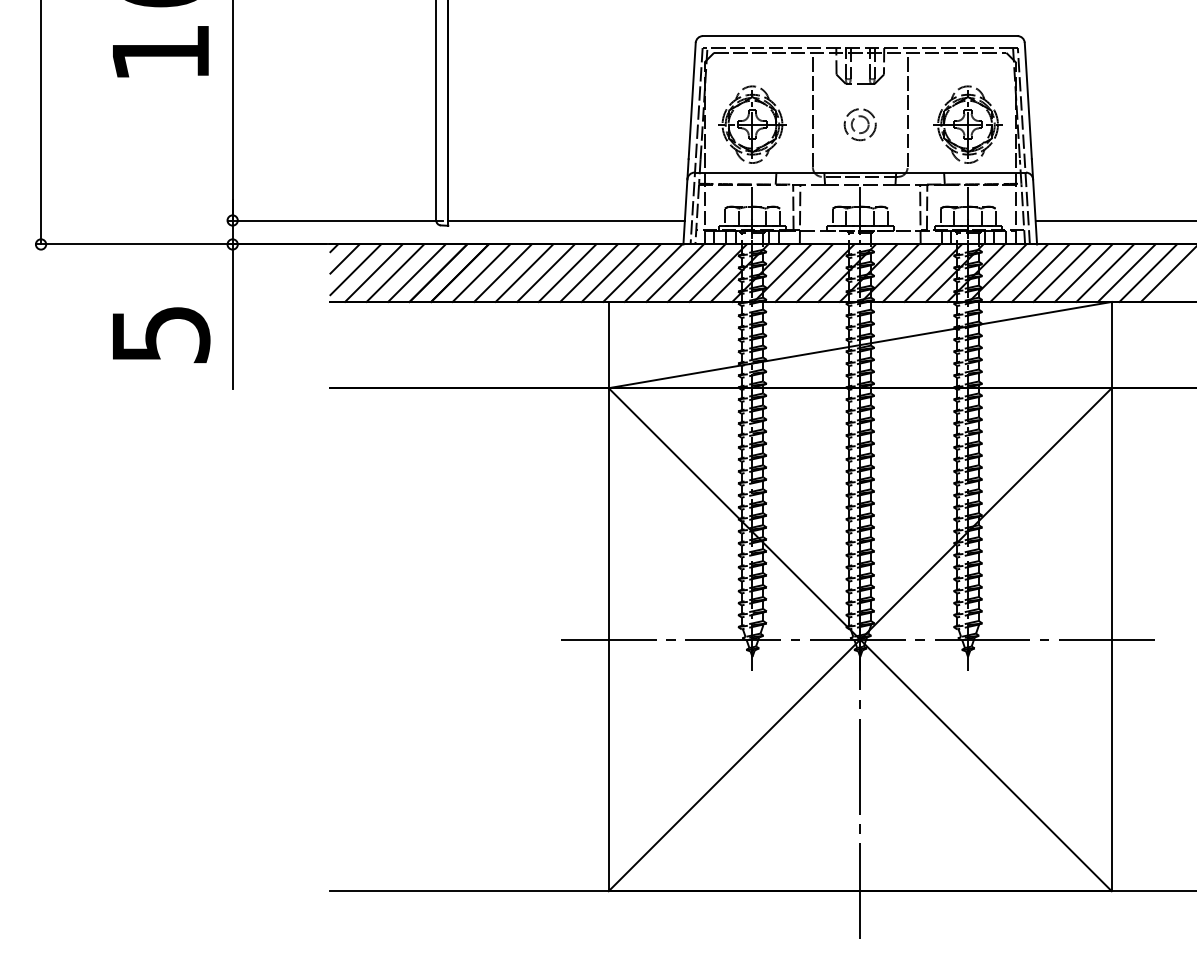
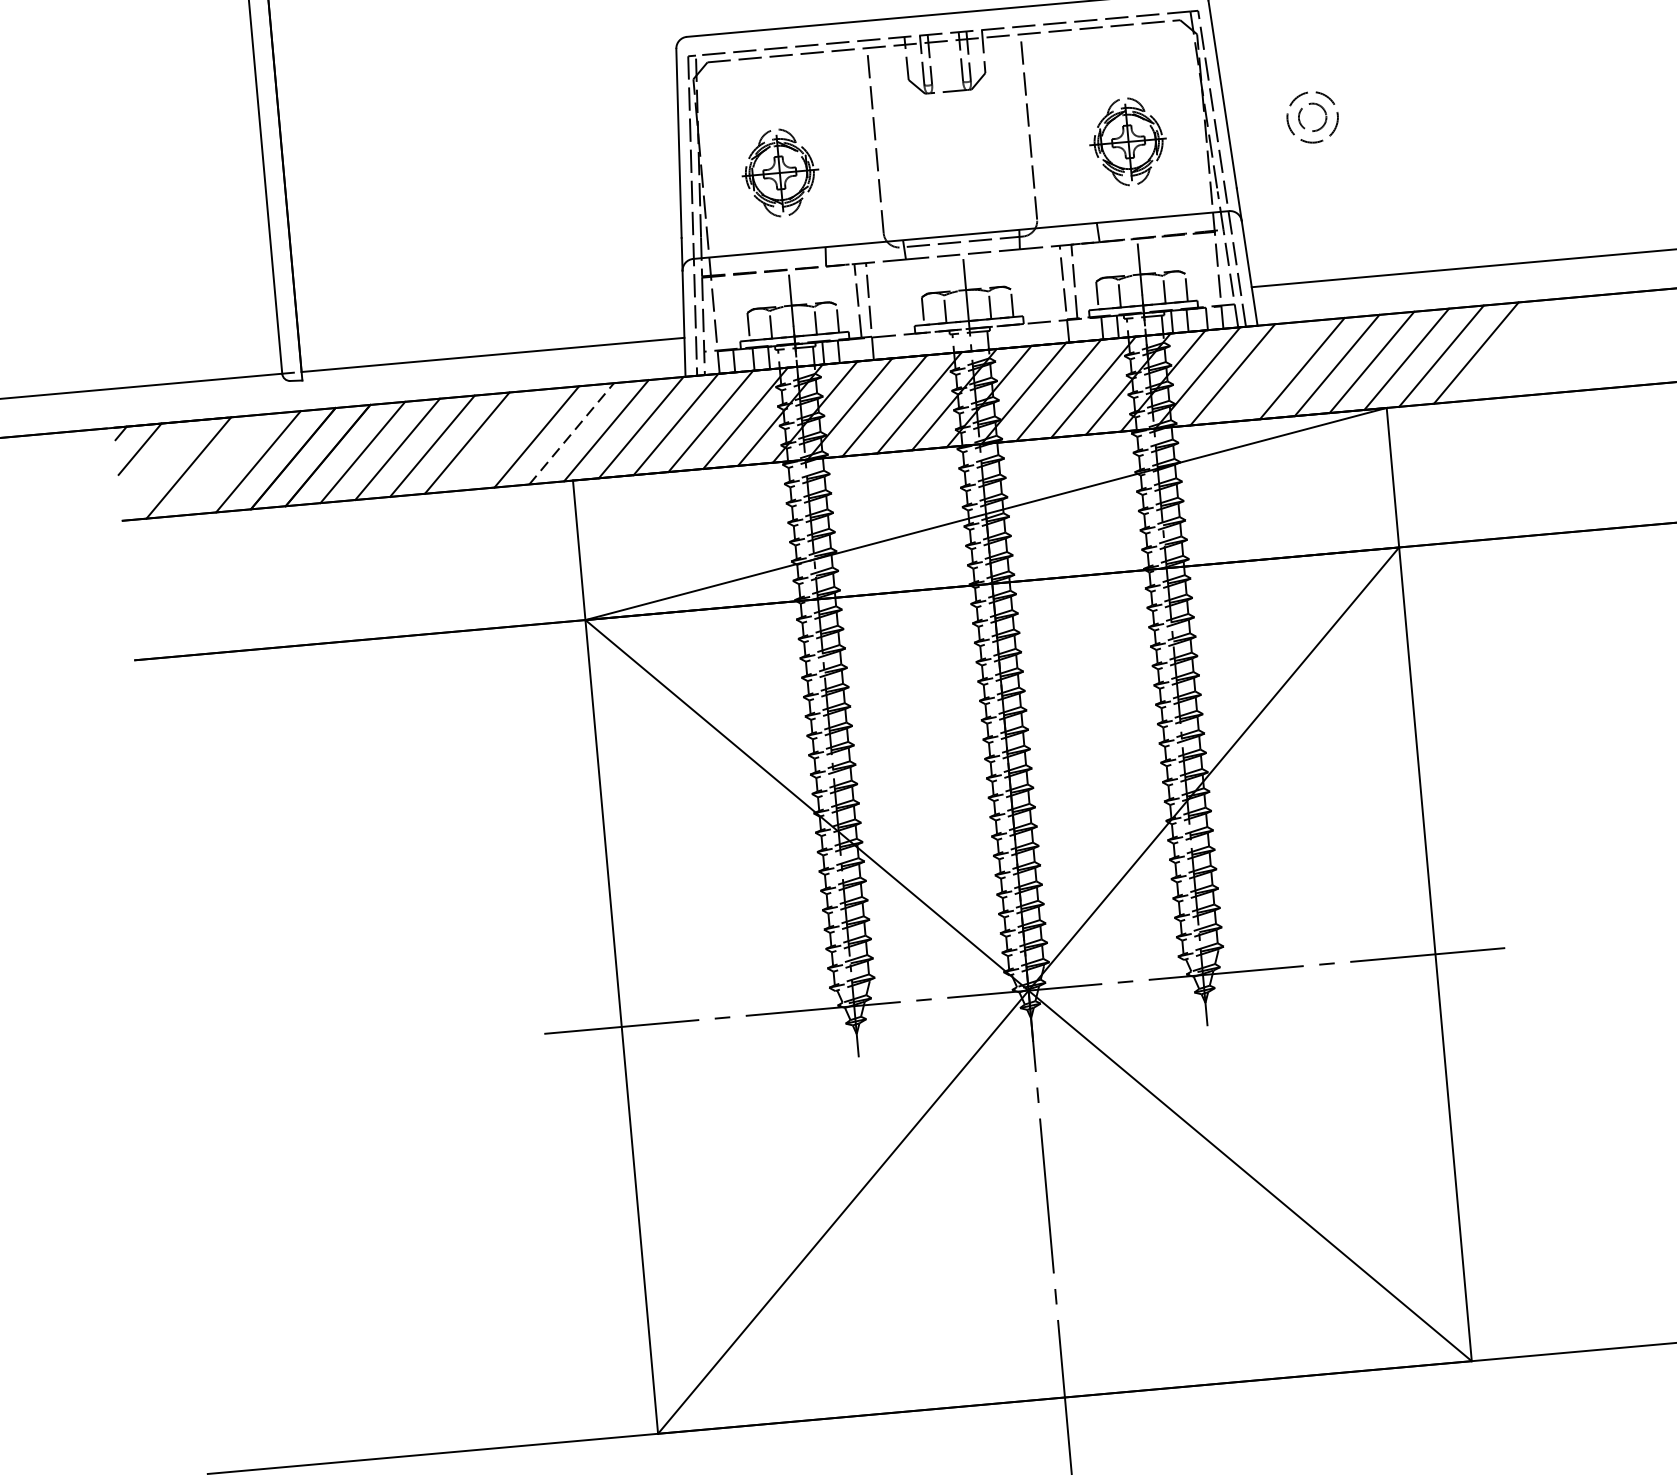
part: (853, 121) -> (1301, 113), moved
part: (752, 124) -> (779, 172), size x0.7
part: (967, 124) -> (1127, 141), size x0.7
line: (355, 269) -> (158, 464), removed
line: (395, 272) -> (223, 463), removed
line: (567, 272) -> (502, 438), removed
line: (1040, 272) -> (1267, 370), removed
line: (610, 273) -> (571, 434), solid -> dashed

